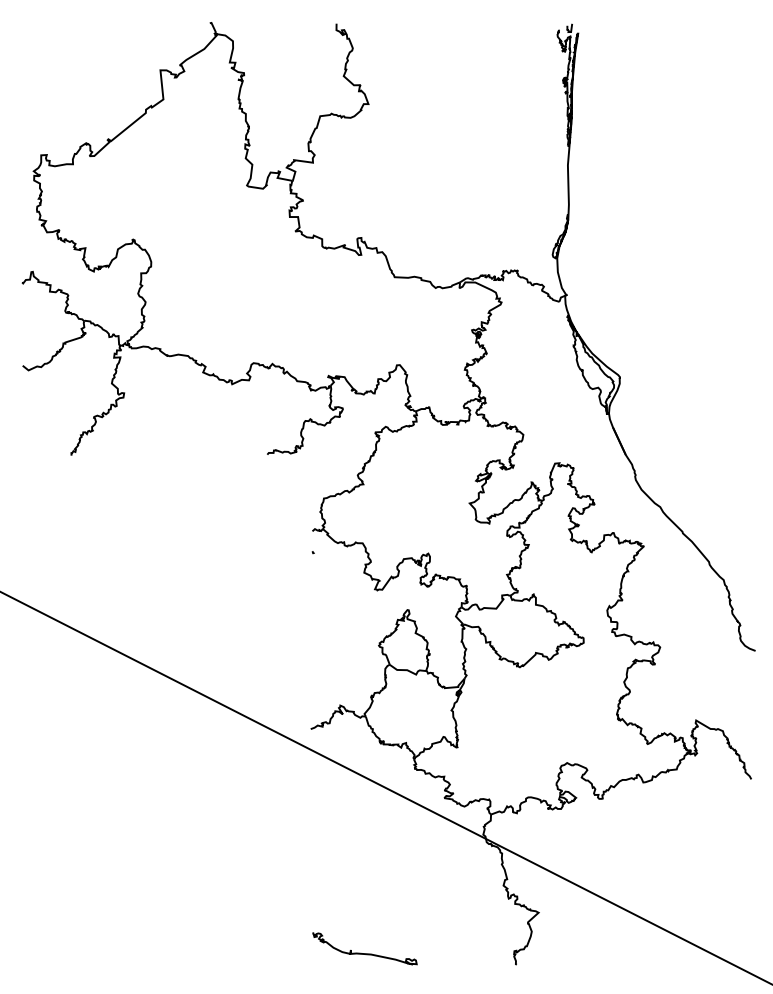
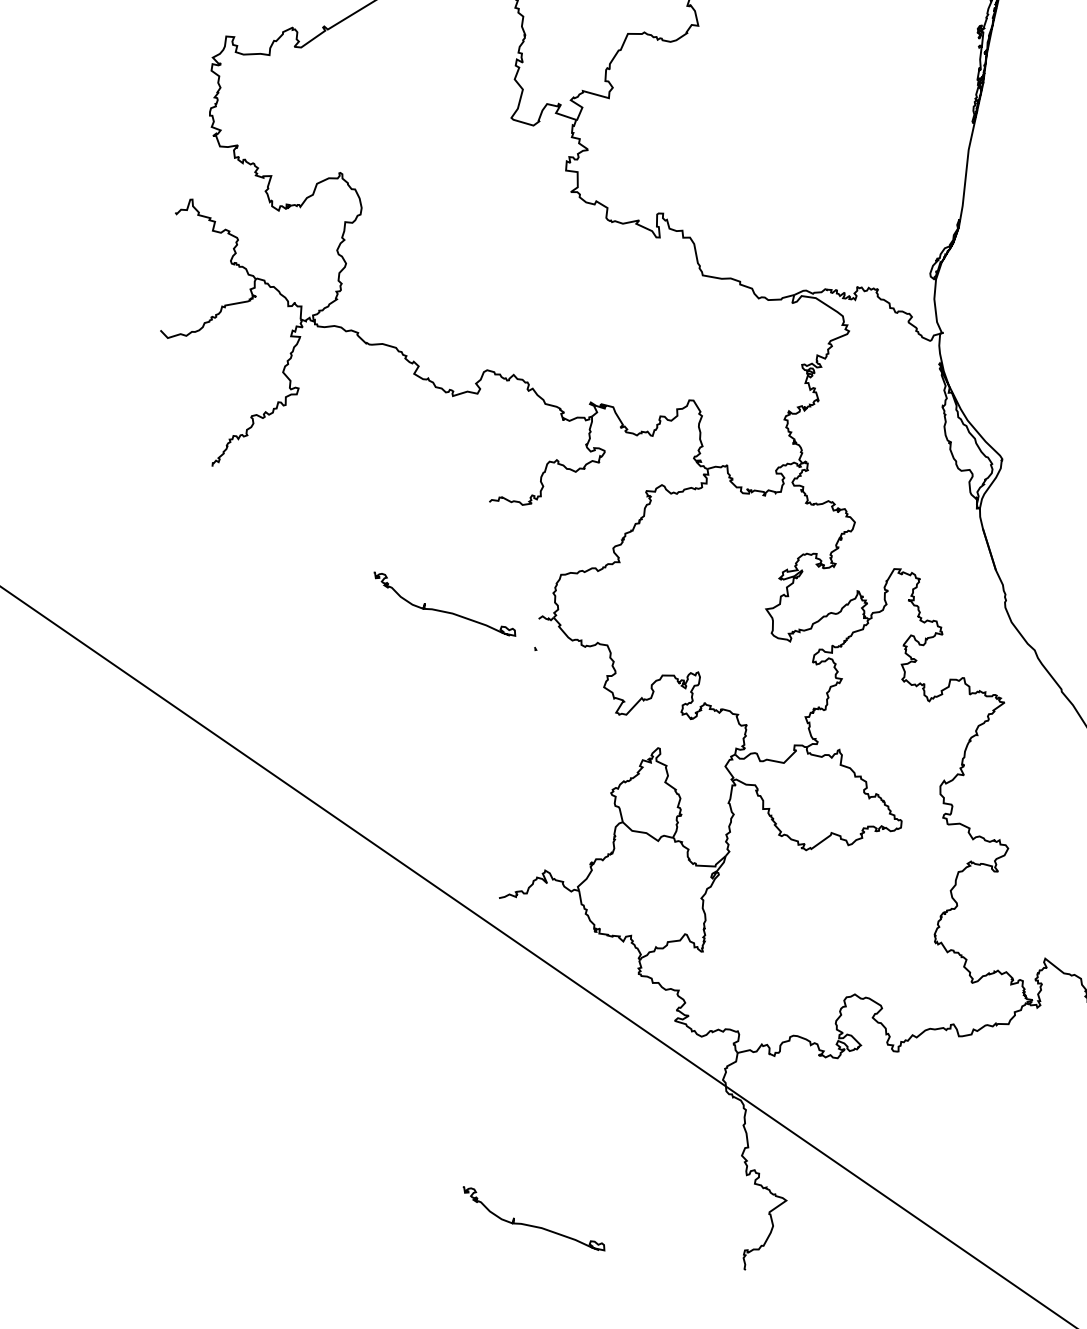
curve: (245, 534) -> (443, 610), added

